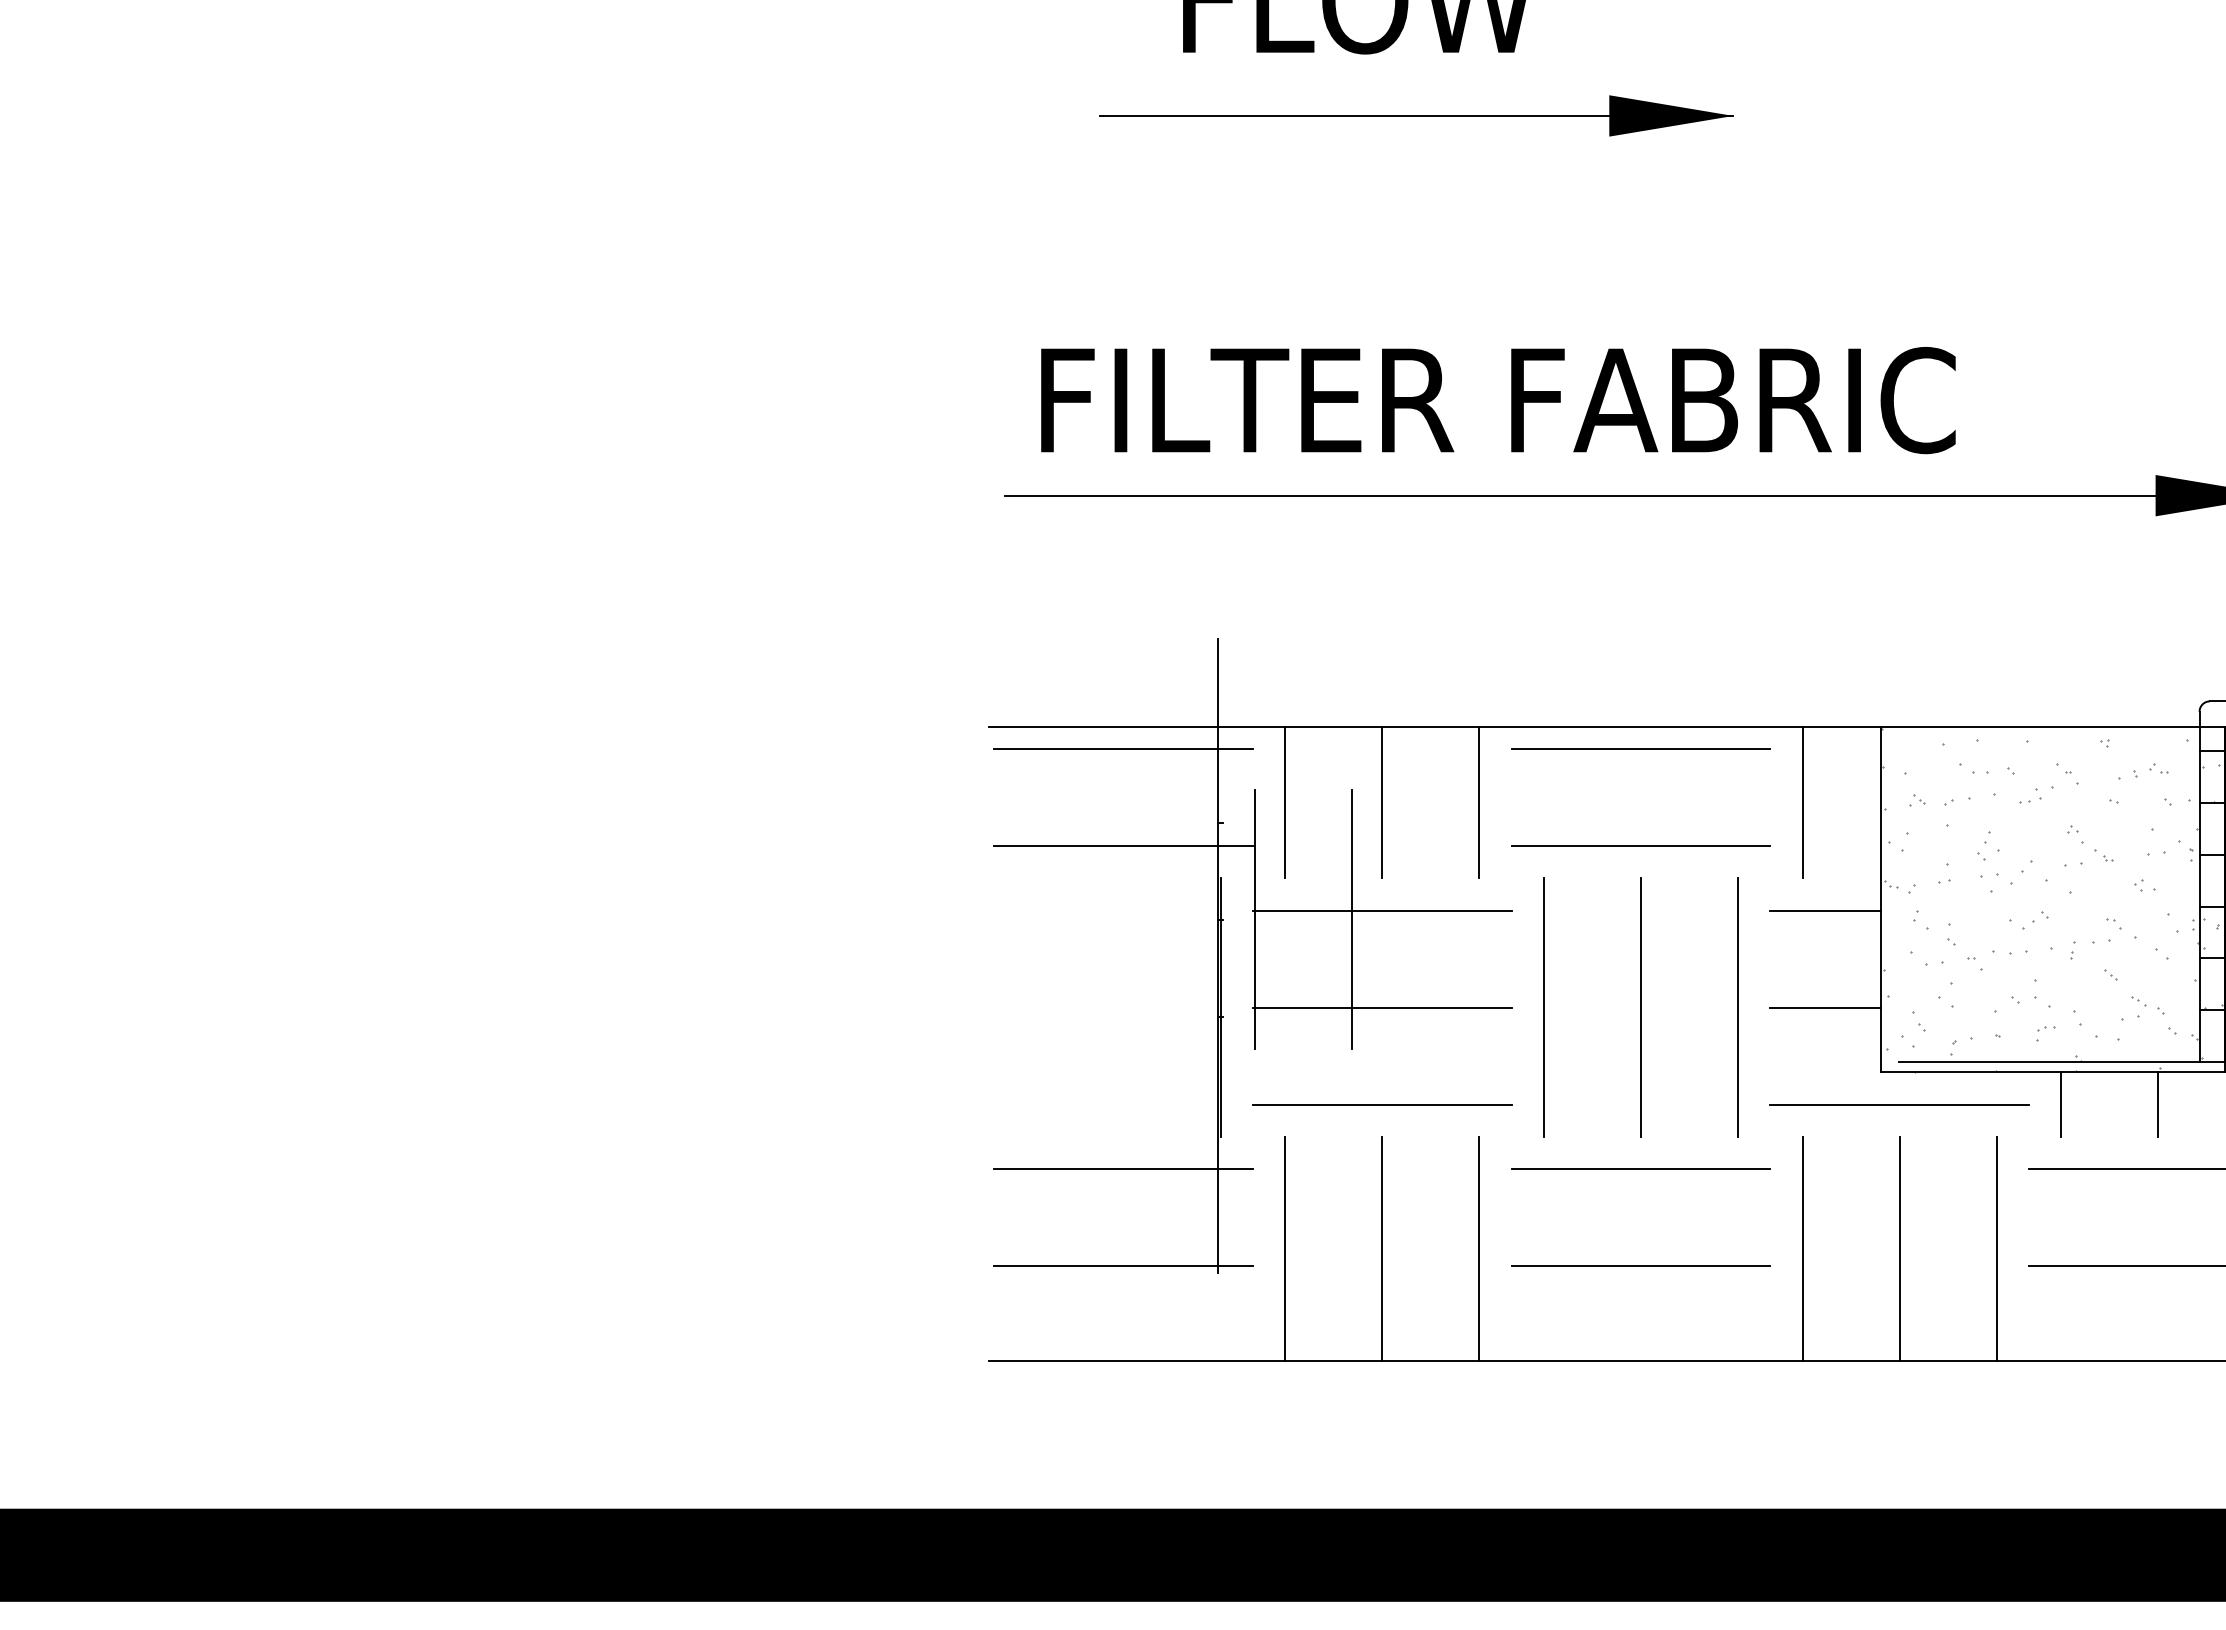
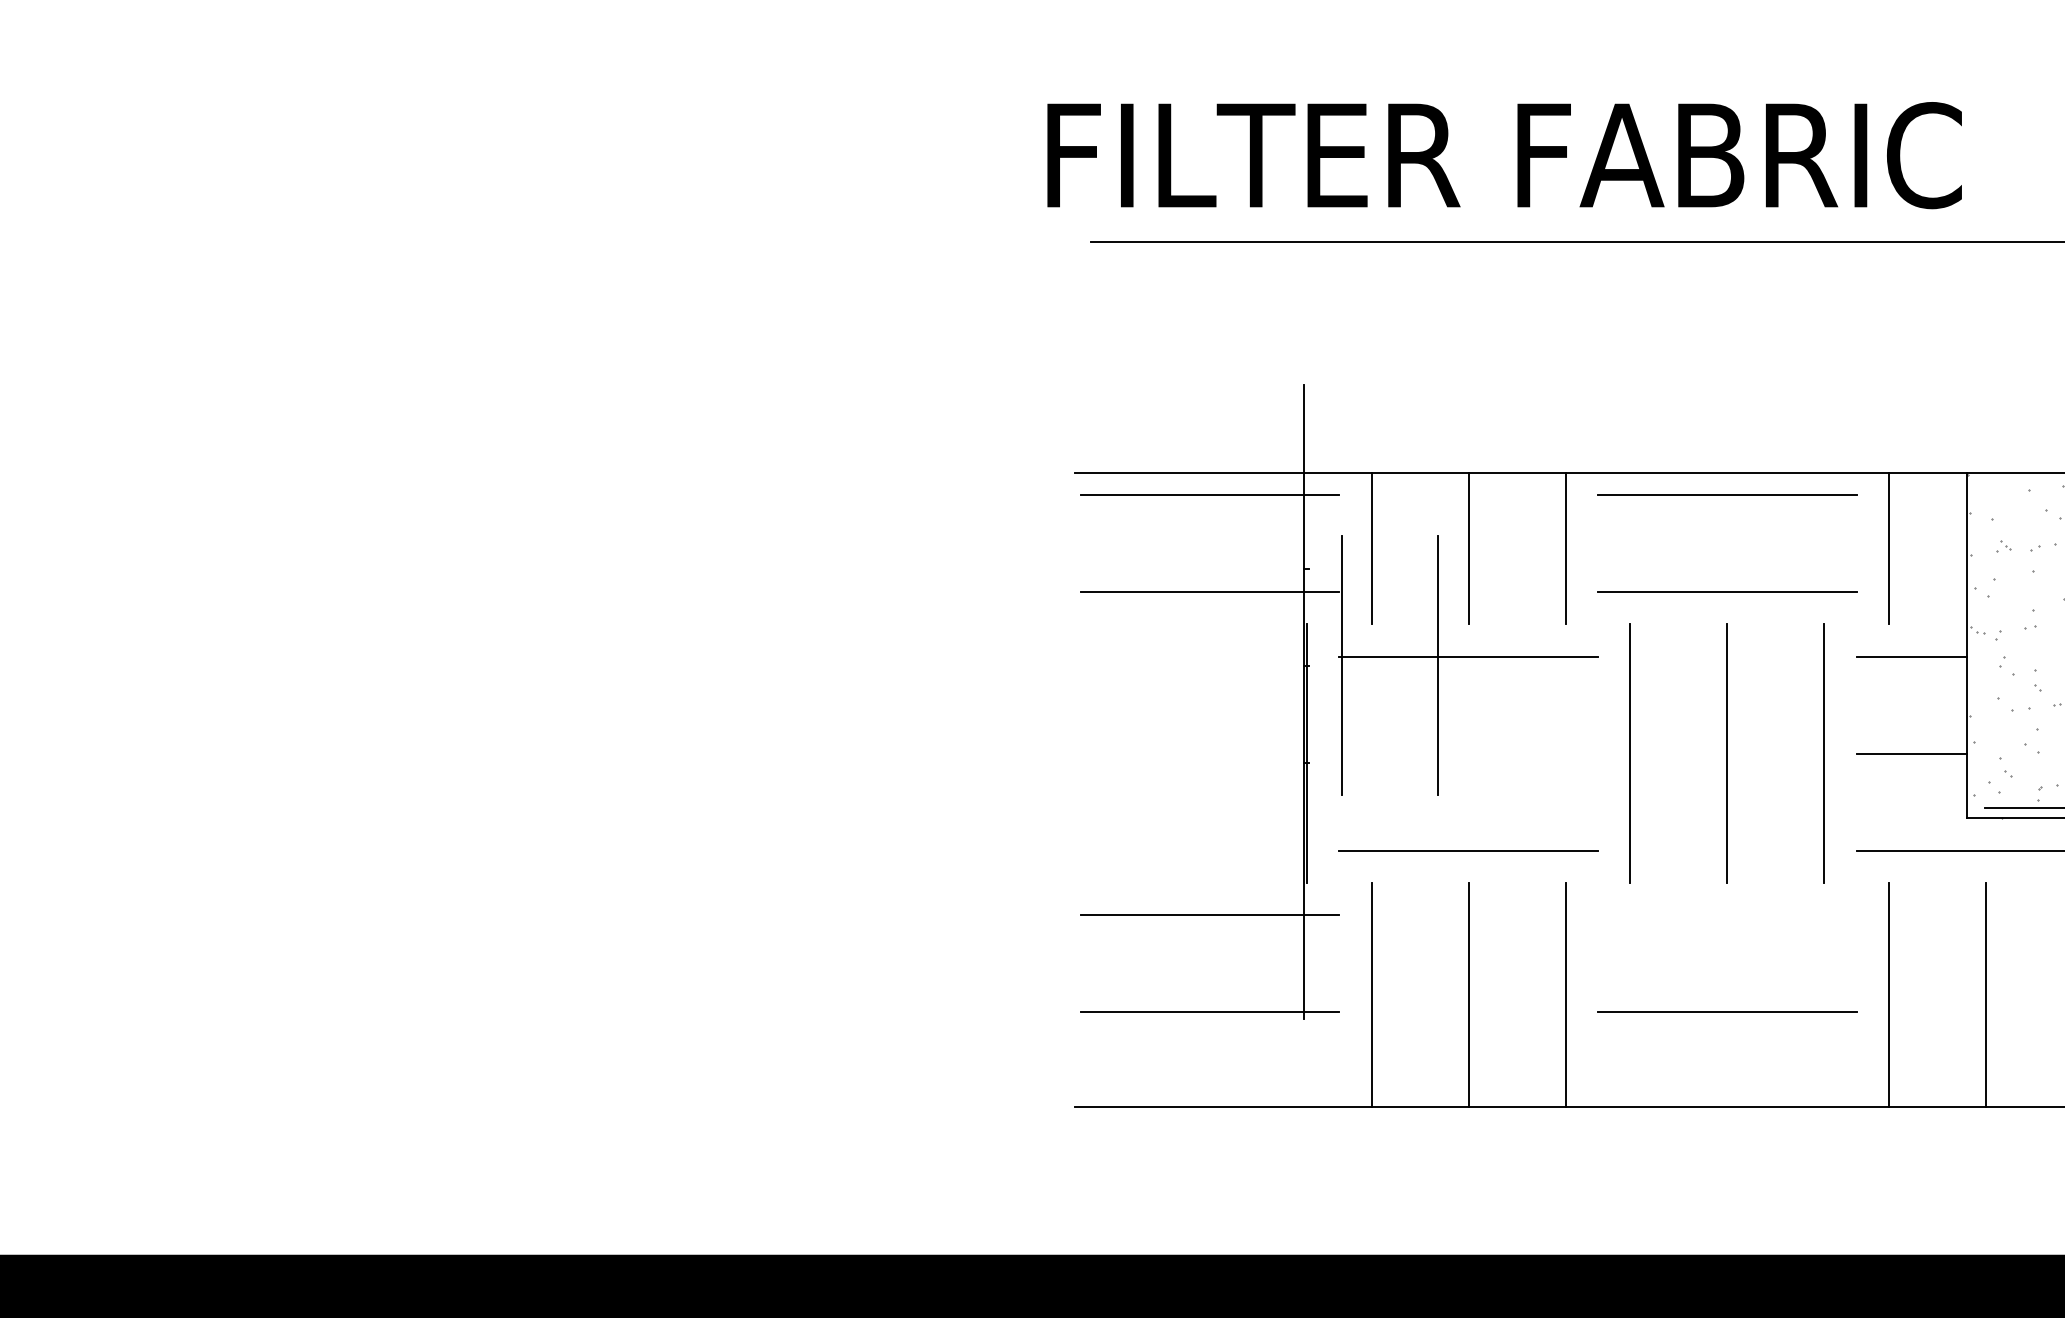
text: (1498, 400) -> (1504, 155), moved
line: (1382, 1007) -> (1468, 753), removed
line: (1640, 1168) -> (1726, 914), removed

